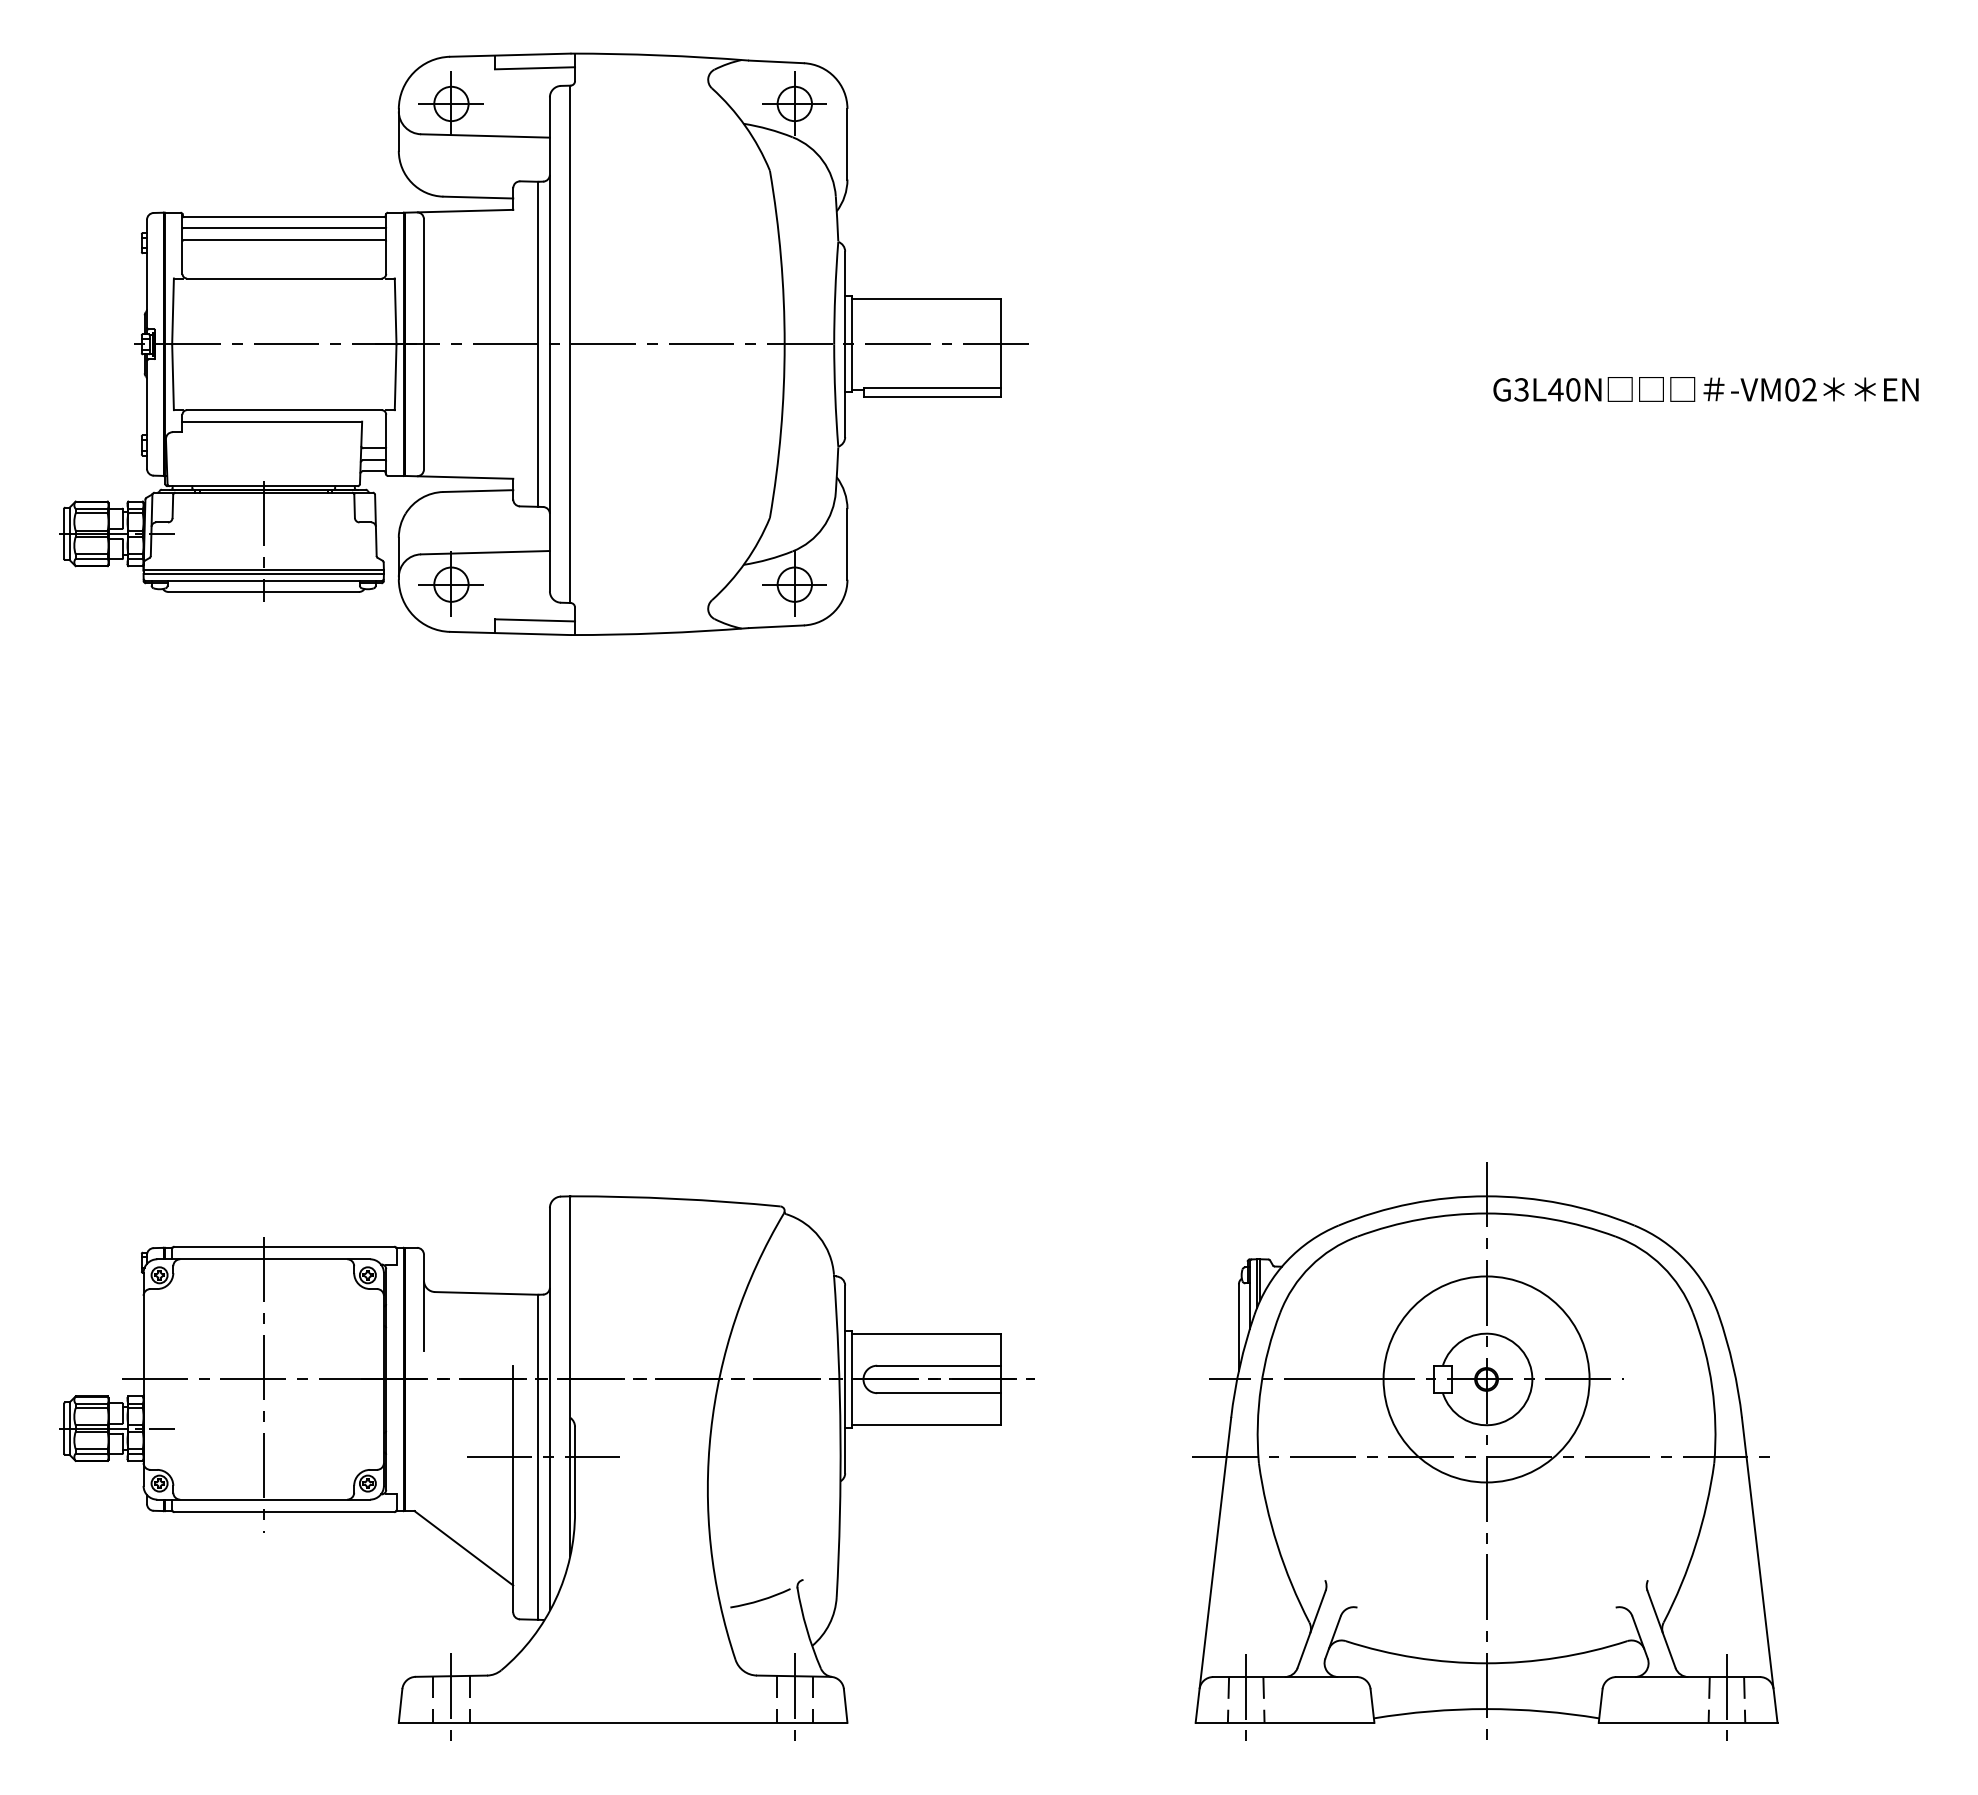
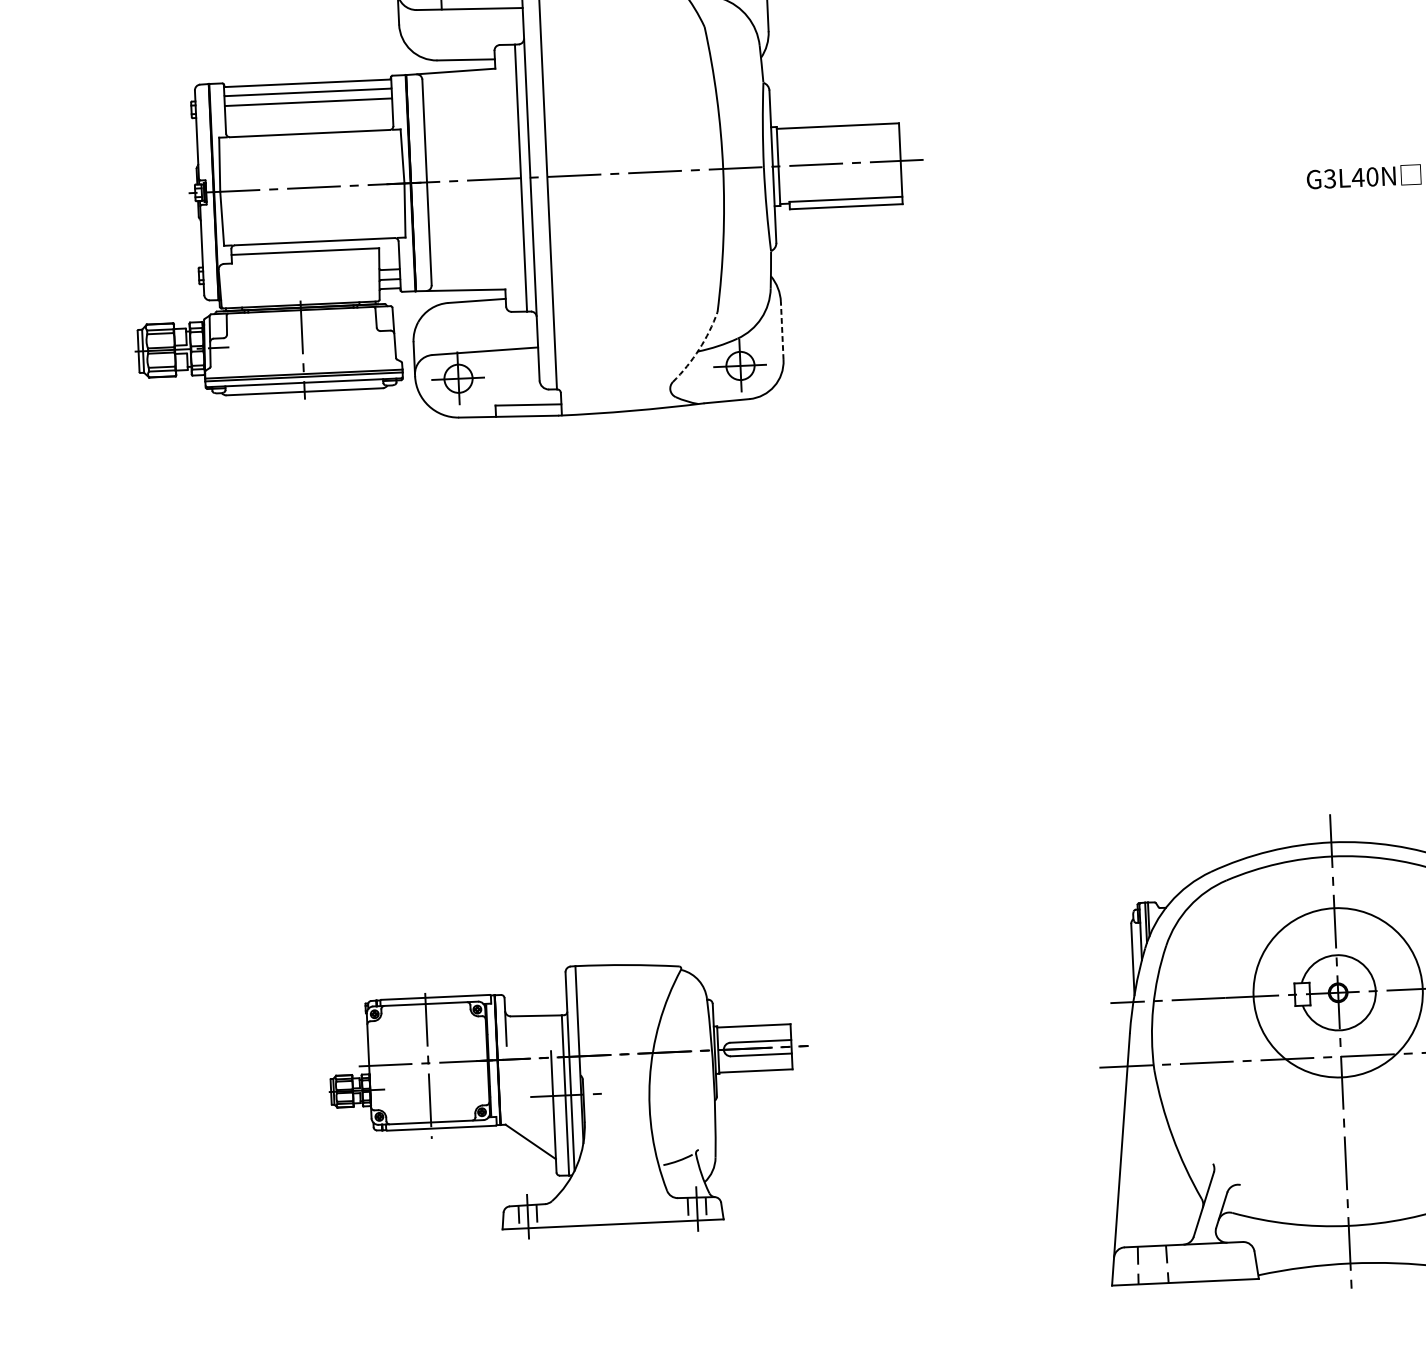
line: (847, 543) -> (782, 330), solid -> dashed
arc: (745, 562) -> (699, 349), solid -> dashed
part: (546, 1467) -> (569, 1100), size x0.6
line: (1246, 1699) -> (1152, 1264), removed

